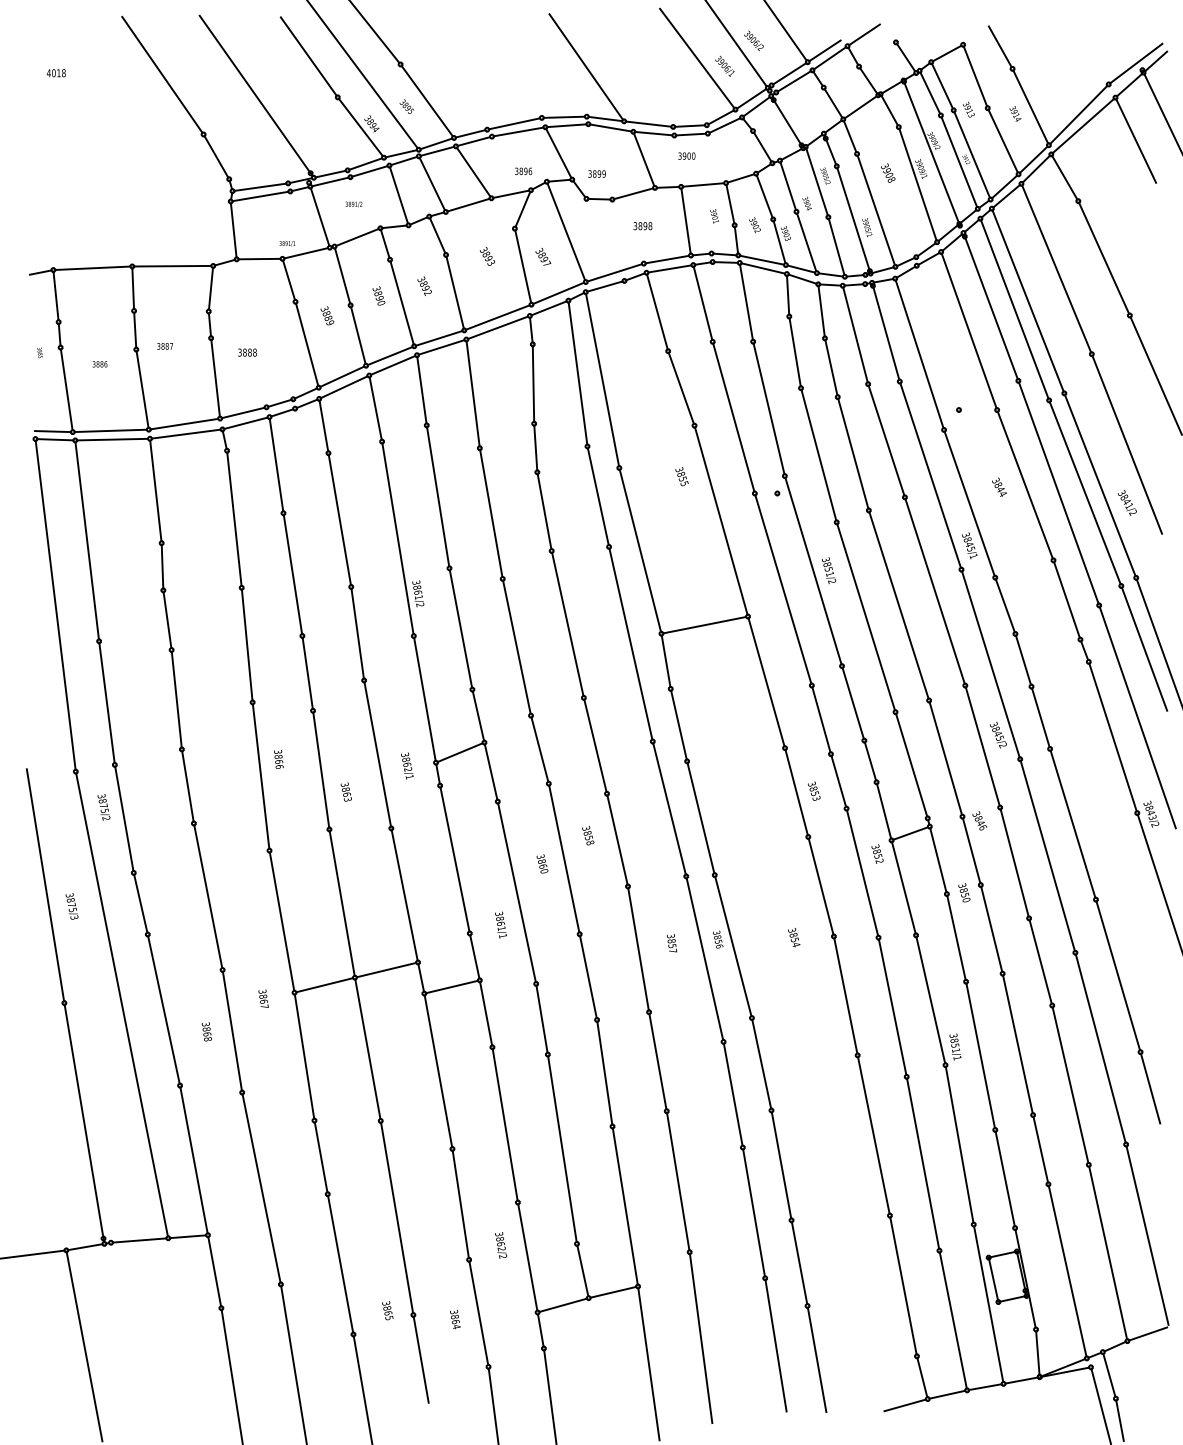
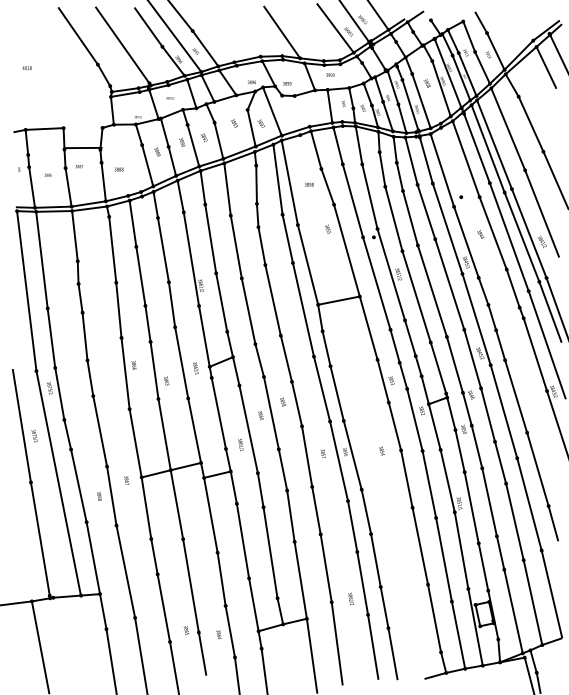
text: (55, 73) -> (26, 68), moved
text: (641, 225) -> (308, 184), moved
line: (171, 265) -> (82, 147), moved
text: (500, 1244) -> (350, 598), moved

